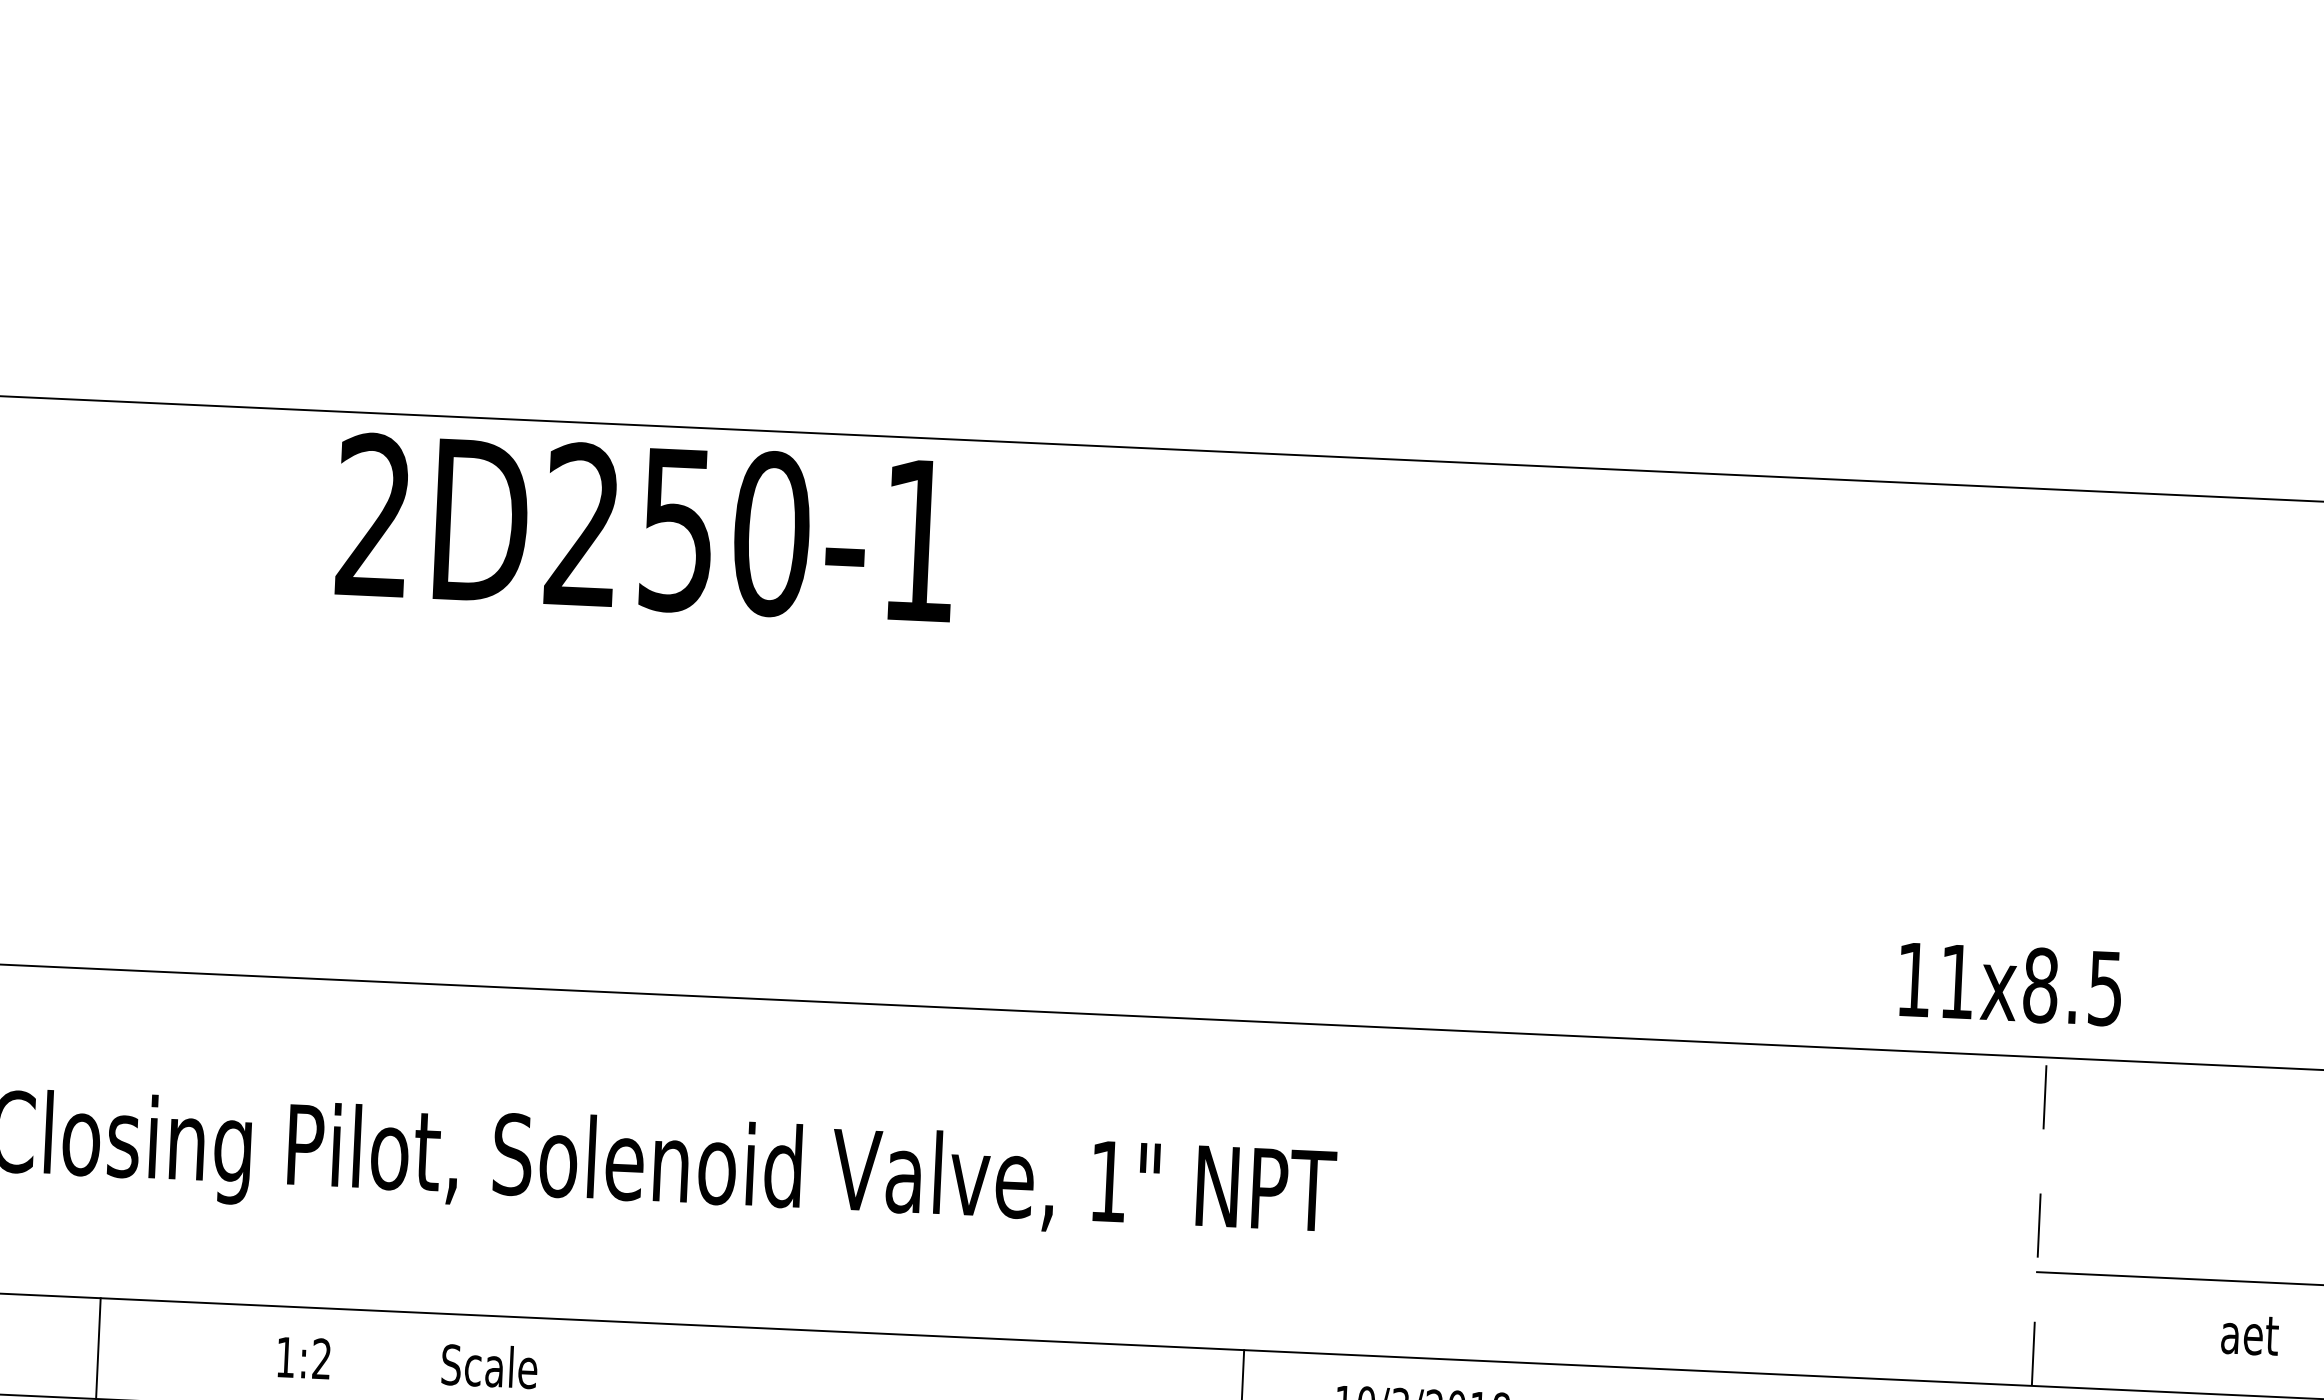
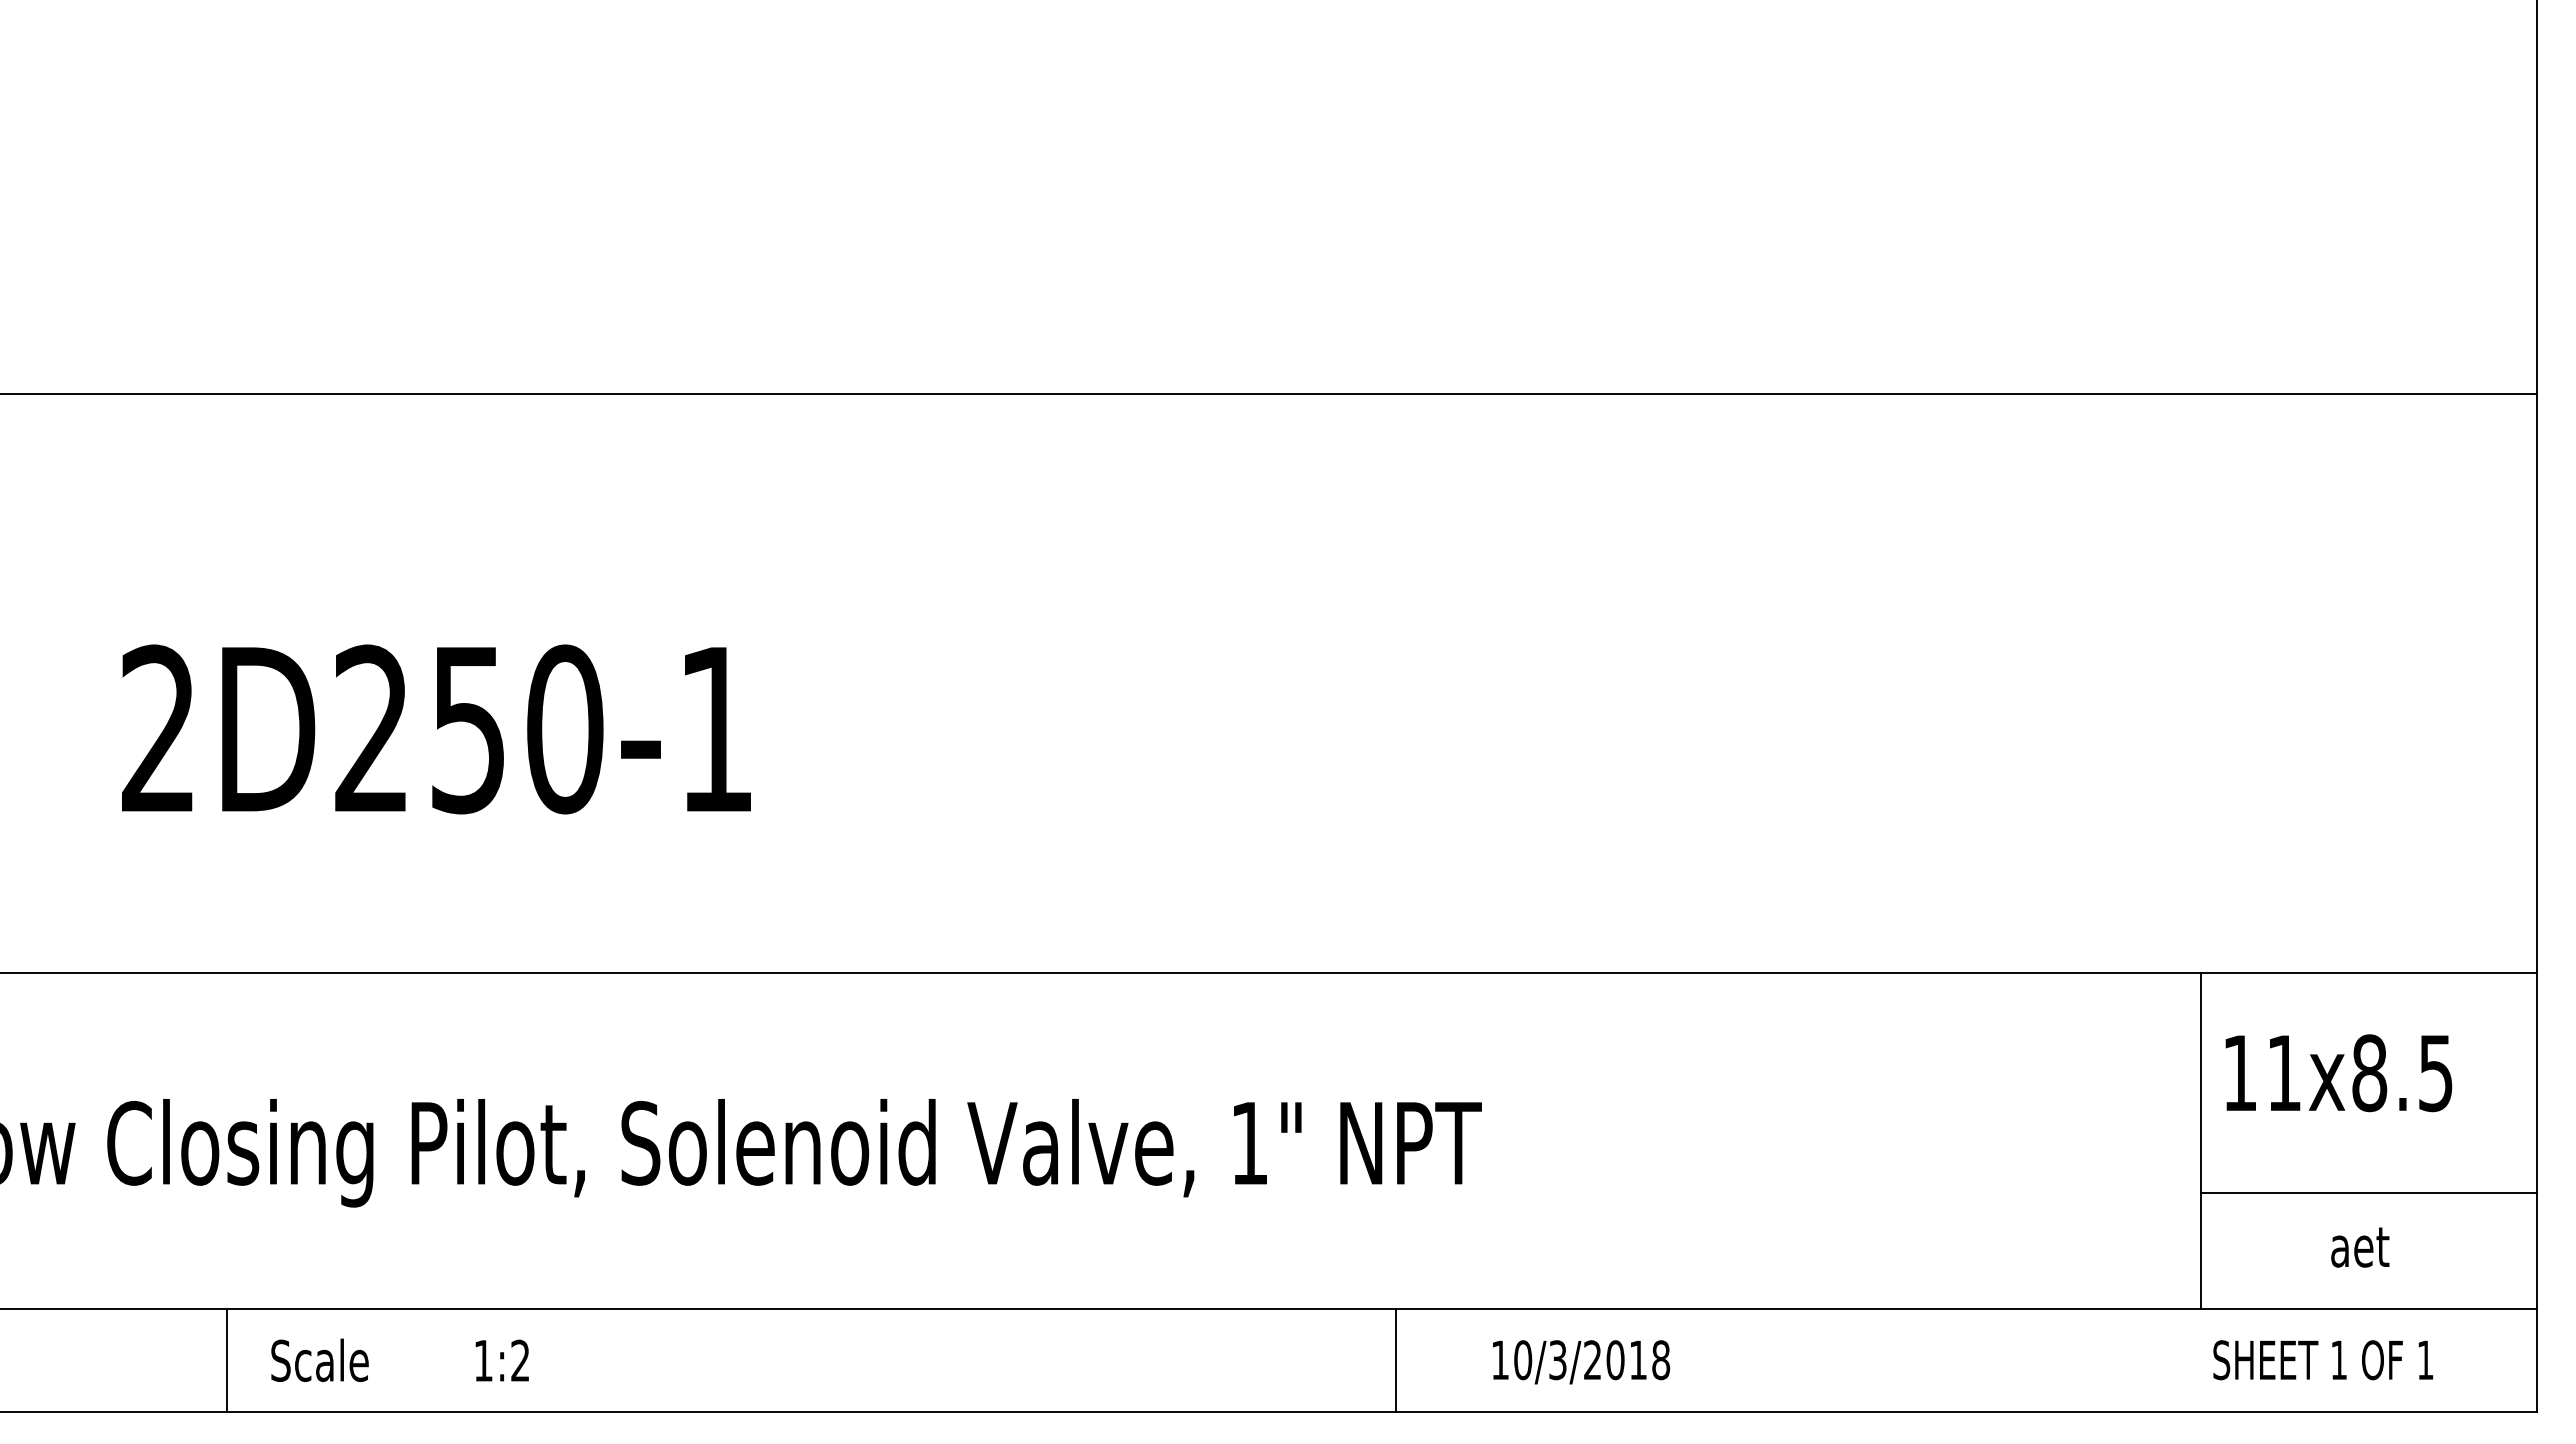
text: (645, 528) -> (436, 729), moved
text: (2010, 984) -> (2338, 1073), moved
line: (2039, 1222) -> (2201, 1141), dashed -> solid
text: (2250, 1335) -> (2360, 1247), moved
text: (303, 1357) -> (501, 1360), moved
text: (489, 1365) -> (319, 1359), moved

